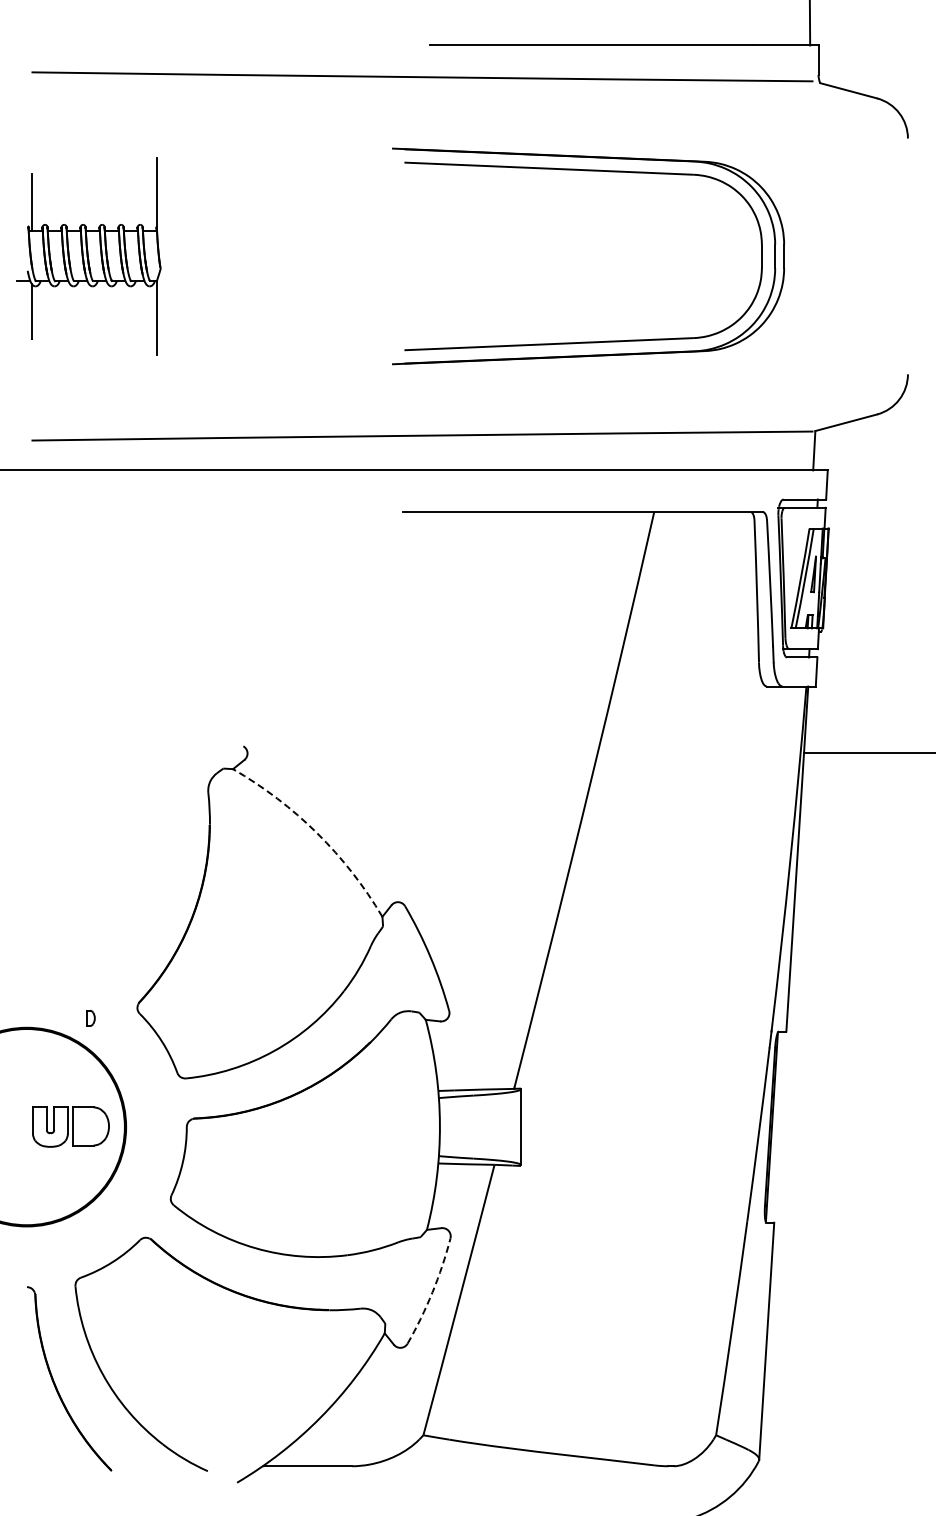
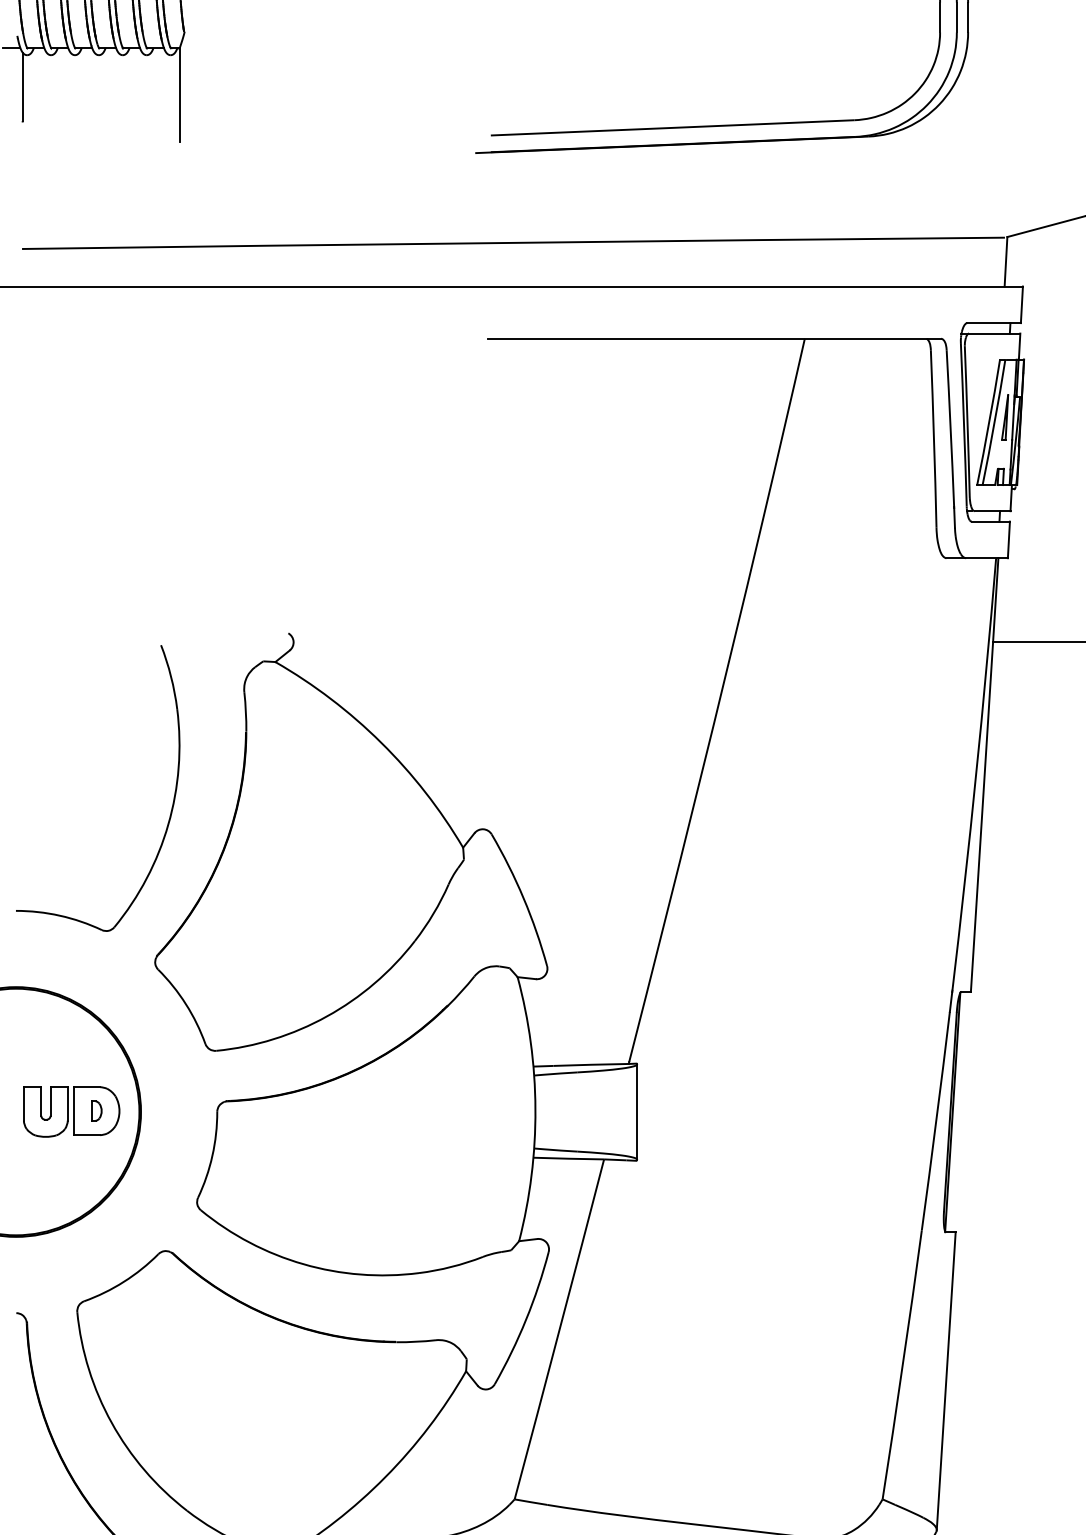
arc: (317, 833) -> (381, 742), dashed -> solid
part: (151, 877) -> (172, 798), added
part: (90, 1017) -> (96, 1109), moved
arc: (432, 1292) -> (526, 1319), dashed -> solid

